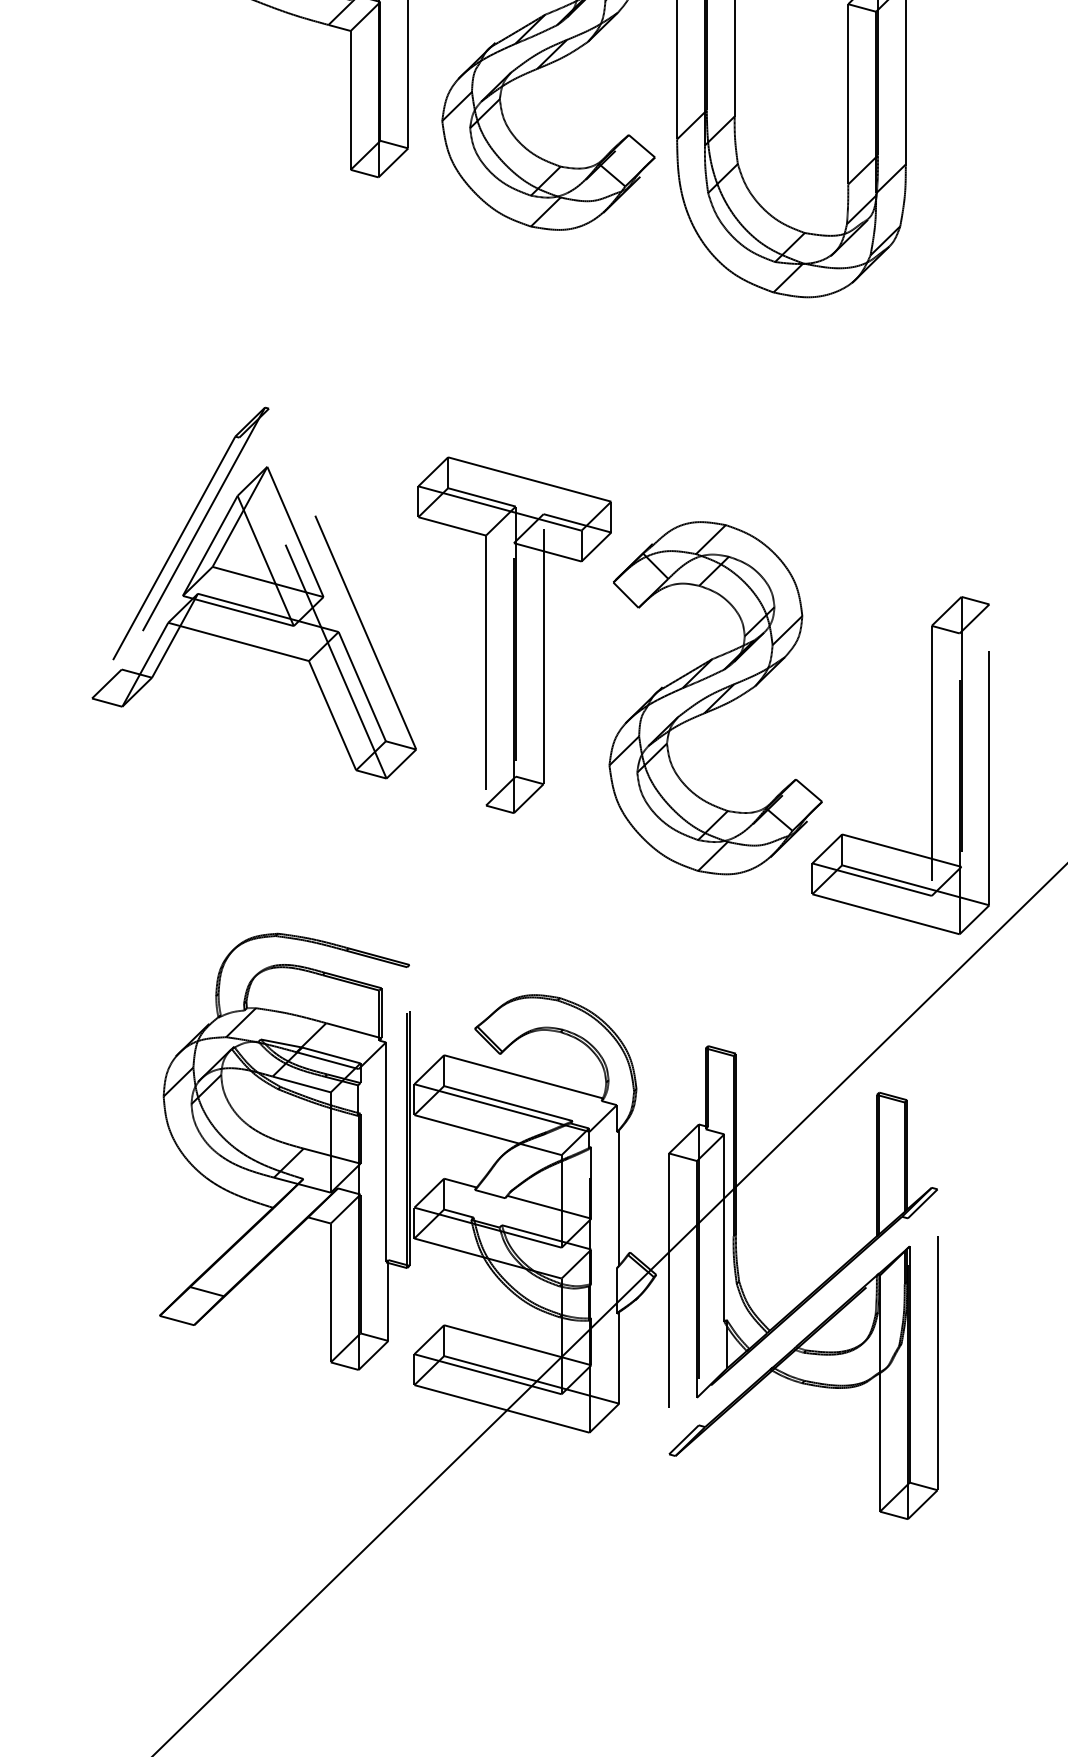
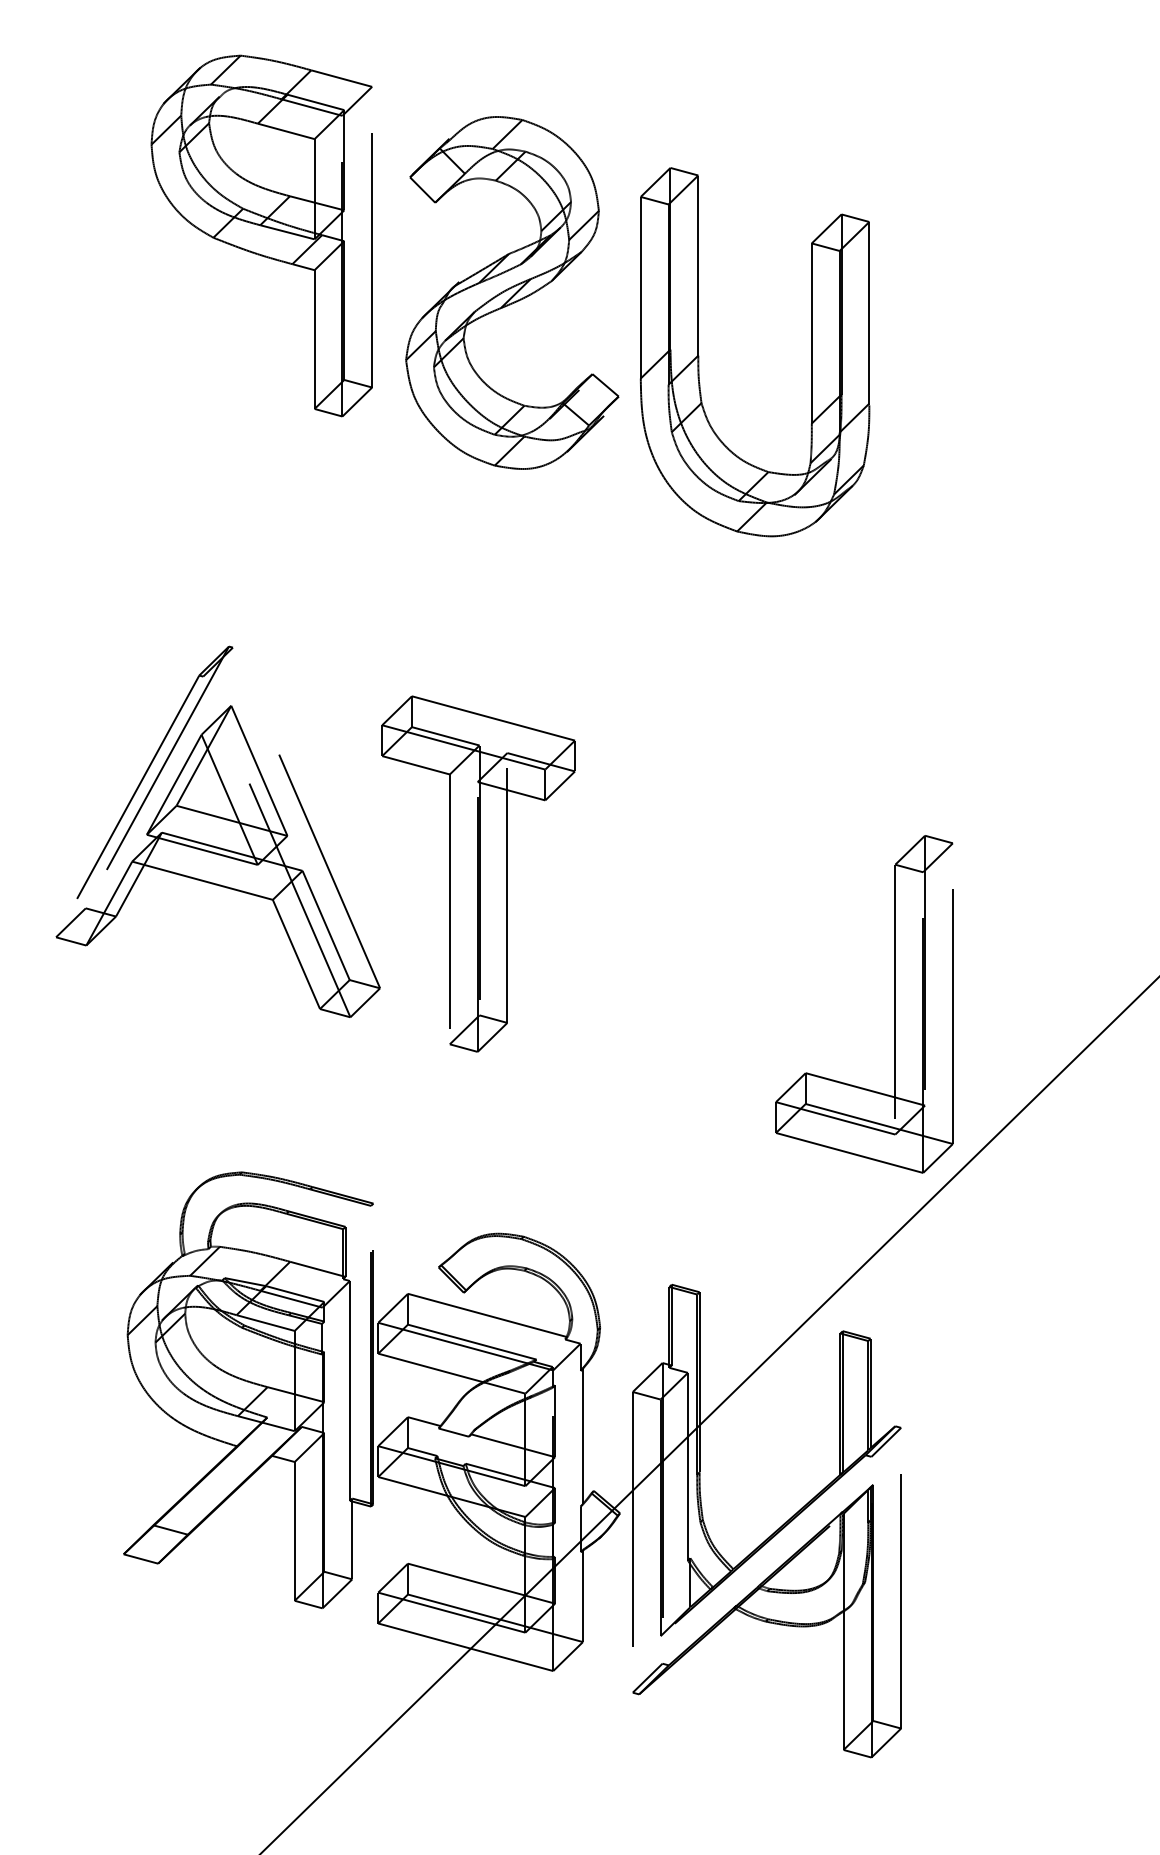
part: (715, 697) -> (679, 936), removed

